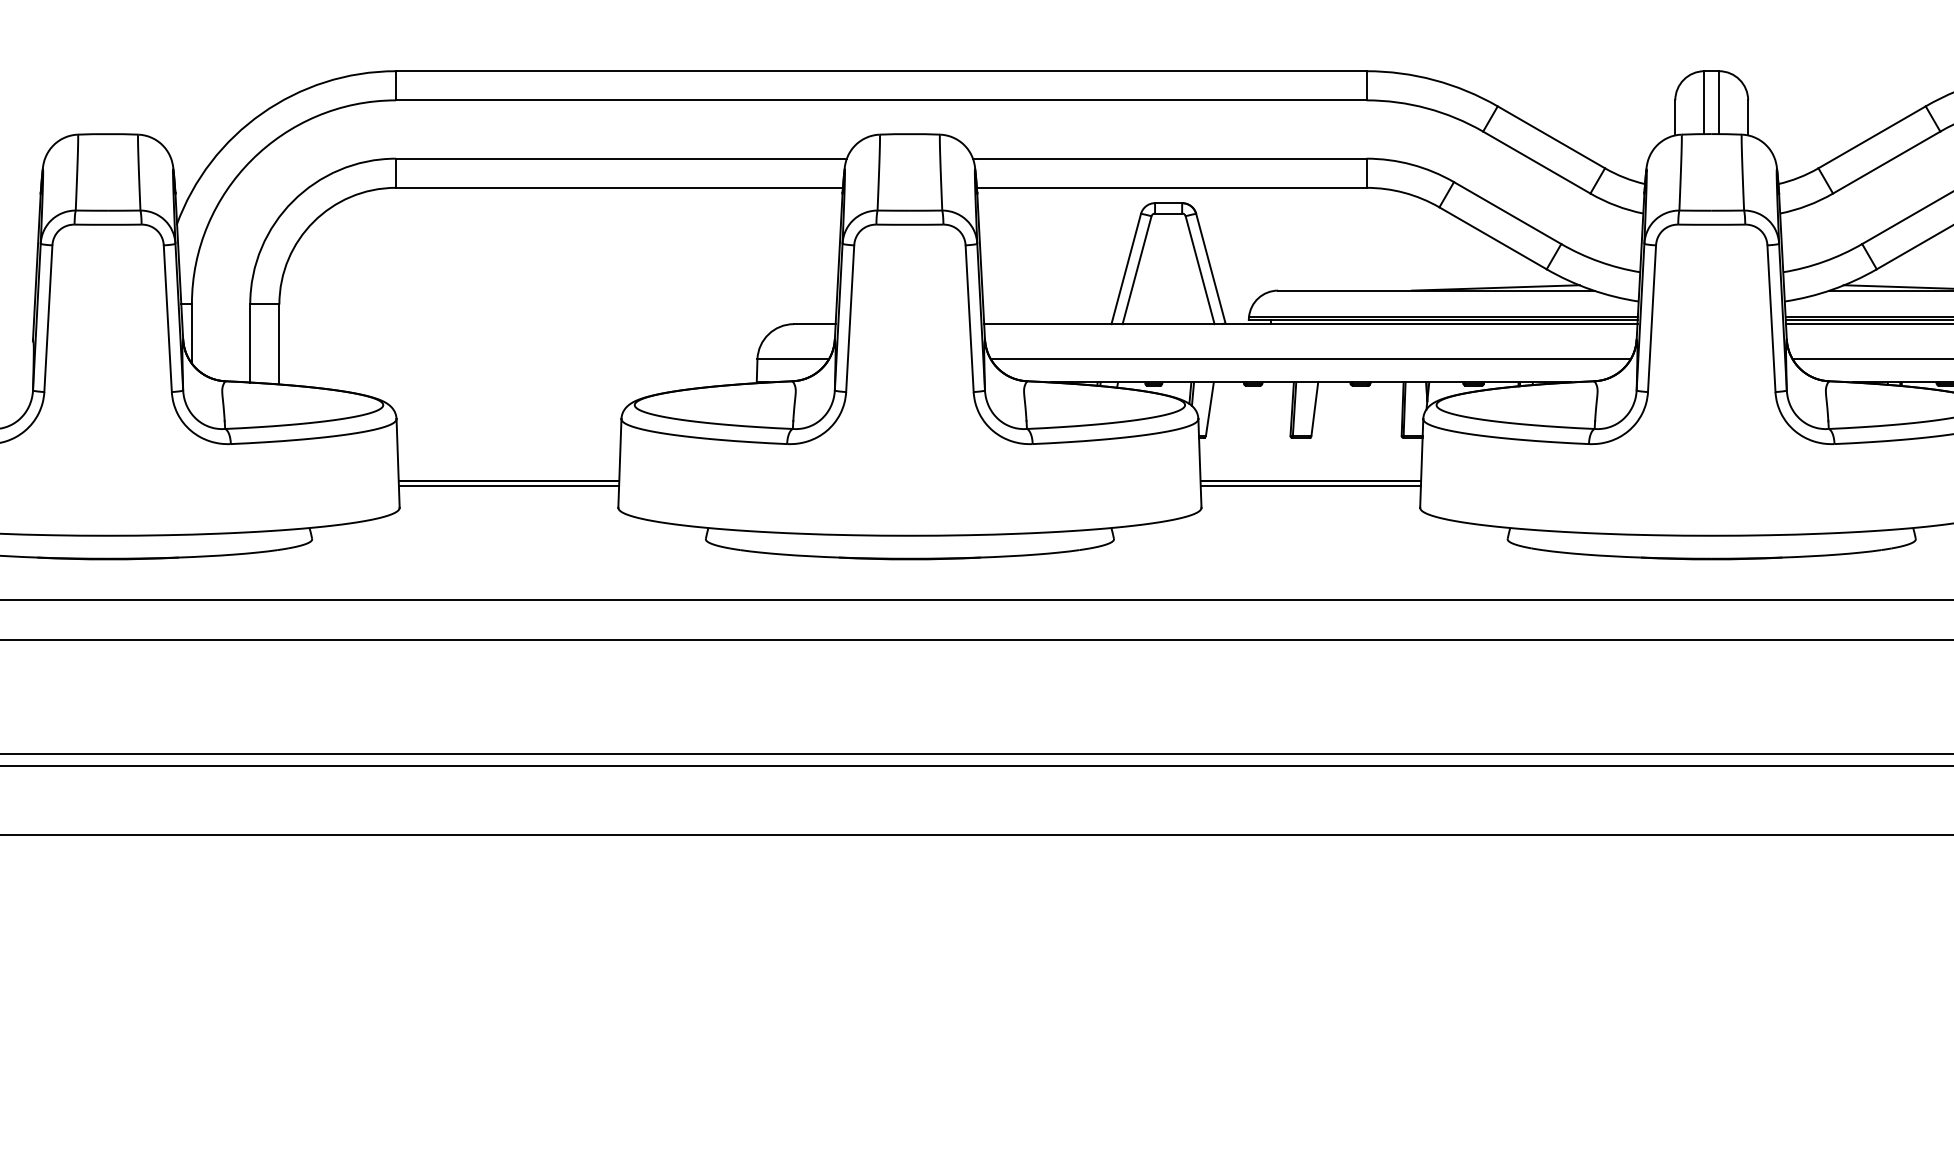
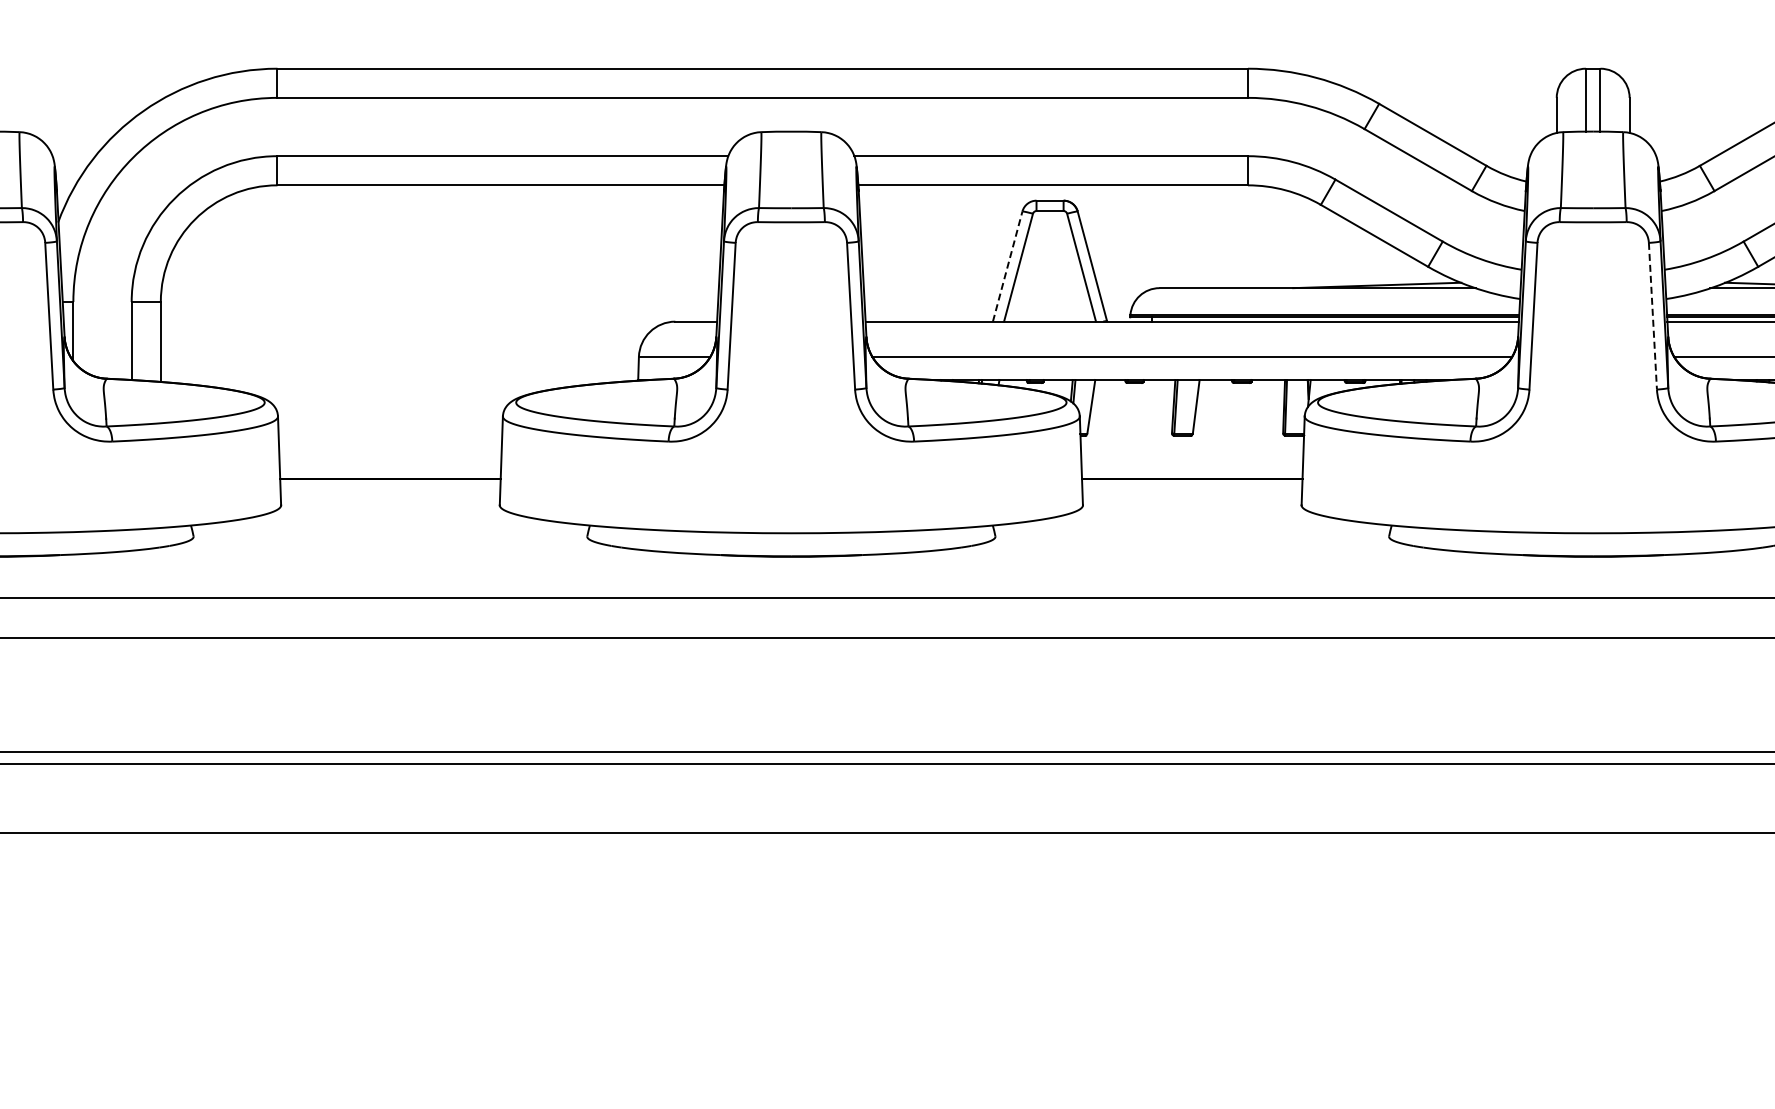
line: (1126, 268) -> (1007, 266), solid -> dashed
line: (1771, 319) -> (1652, 317), solid -> dashed
line: (508, 485) -> (389, 483), removed
line: (1310, 485) -> (1191, 483), removed

